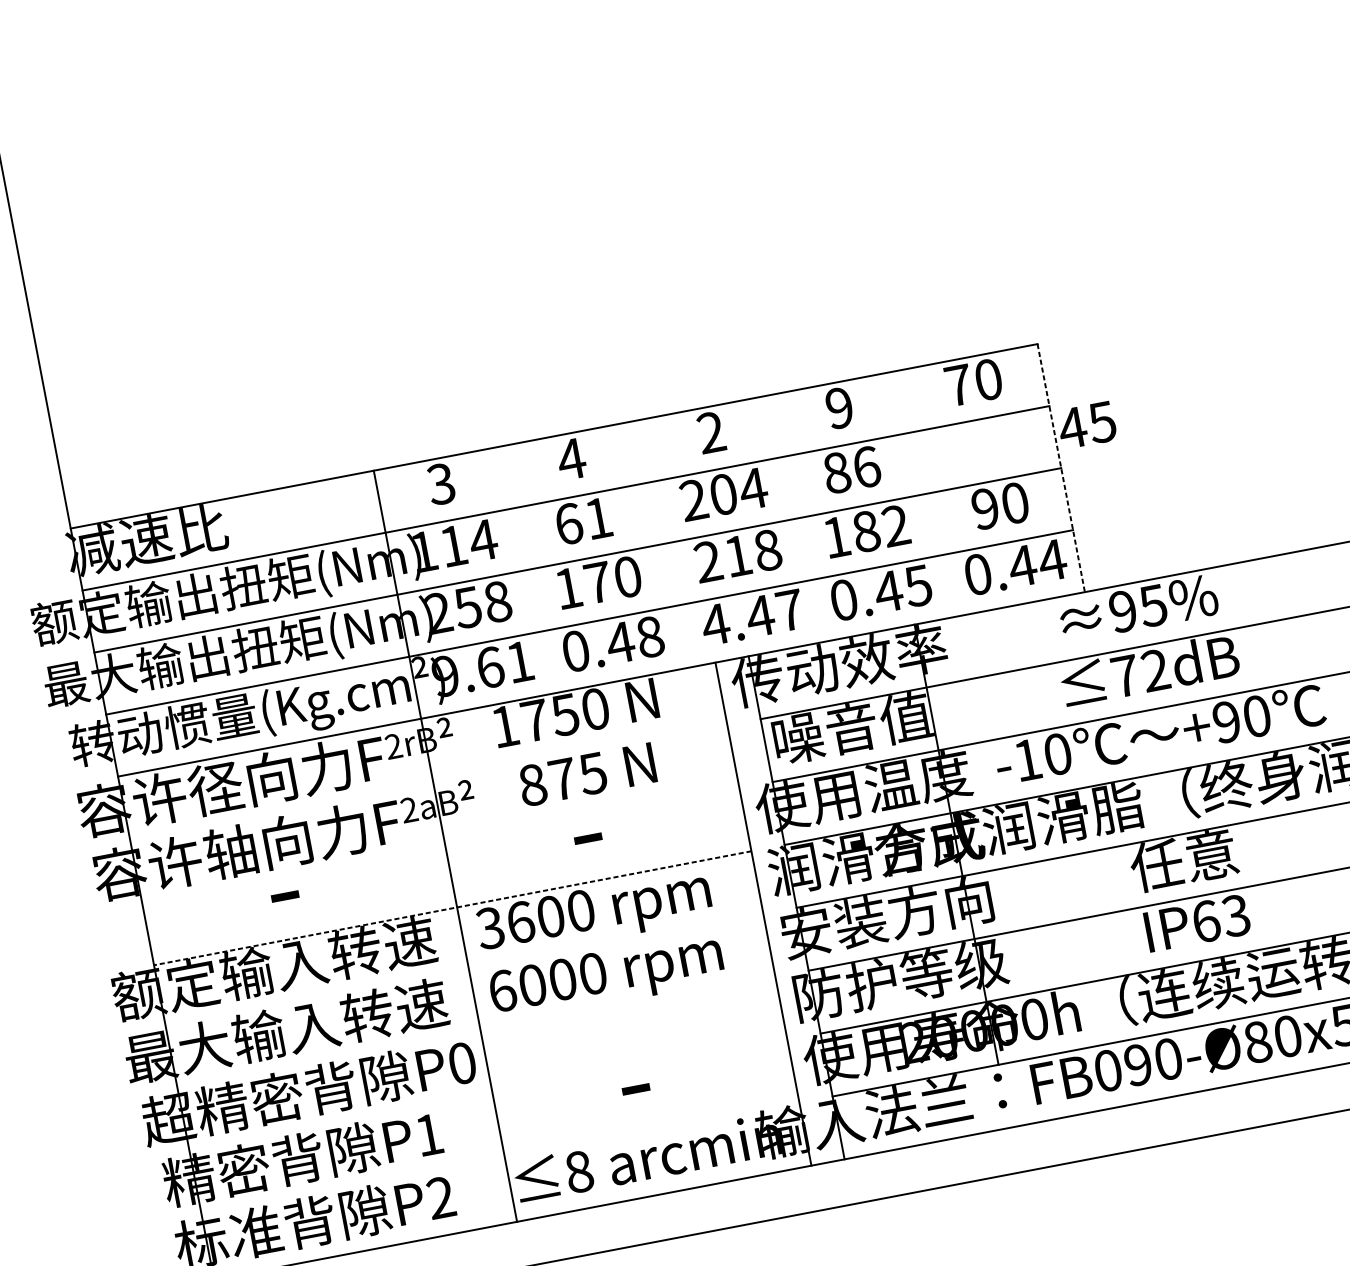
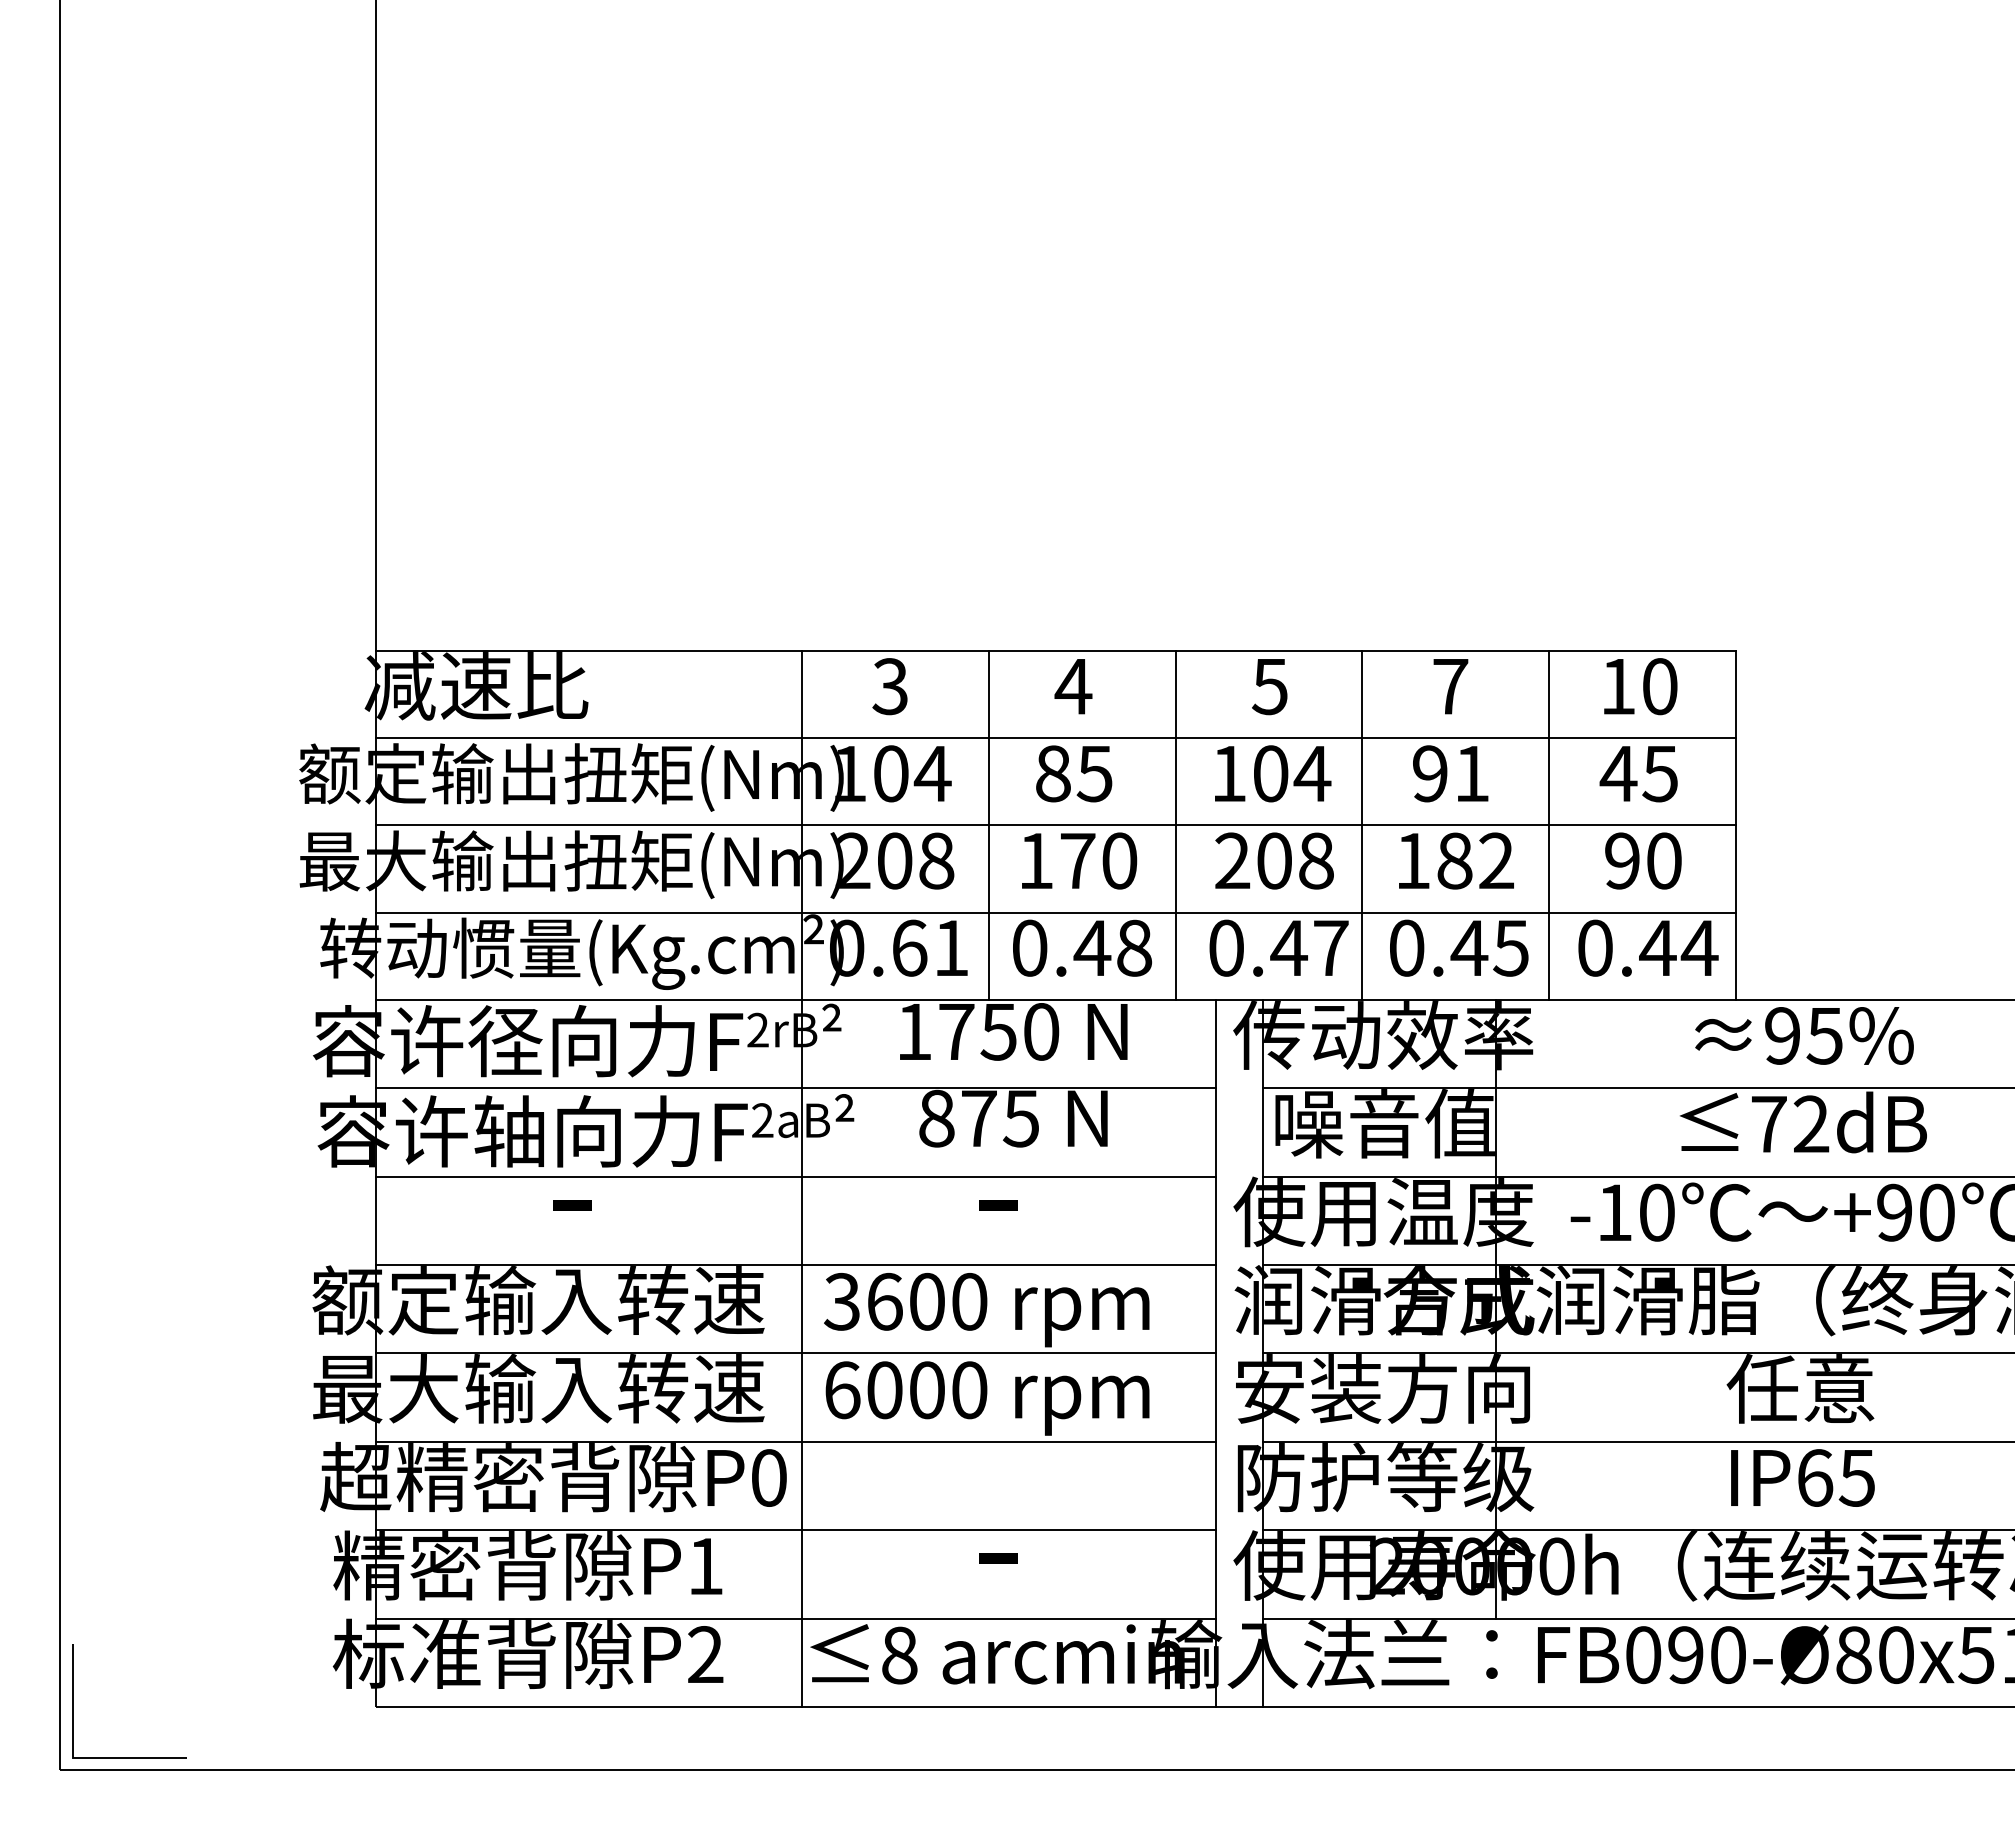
text: (959, 385) -> (1618, 686), 70 -> 10
text: (839, 408) -> (1450, 686), 9 -> 7
text: (1086, 425) -> (1638, 774), moved
text: (710, 432) -> (1269, 686), 2 -> 5
line: (1061, 468) -> (1735, 825), dashed -> solid
text: (852, 469) -> (1451, 773), 86 -> 91
line: (928, 492) -> (1549, 824), added
text: (693, 500) -> (1228, 773), 204 -> 104
line: (795, 518) -> (1362, 824), added
text: (583, 520) -> (1074, 773), 61 -> 85
line: (662, 543) -> (1175, 824), added
text: (453, 545) -> (891, 773), 114 -> 104
text: (738, 555) -> (1274, 860), 218 -> 208
line: (530, 568) -> (989, 824), added
text: (467, 607) -> (894, 860), 258 -> 208
text: (715, 624) -> (1226, 947), 4.47 -> 0.47
text: (445, 675) -> (846, 947), 9.61 -> 0.61
line: (428, 782) -> (796, 1088), added
line: (440, 845) -> (796, 1176), added
line: (452, 908) -> (795, 1265), dashed -> solid
text: (1235, 915) -> (1856, 1477), IP63 -> IP65
line: (464, 971) -> (796, 1353), added
line: (476, 1033) -> (796, 1441), added
line: (488, 1097) -> (796, 1530), added
line: (500, 1159) -> (796, 1618), added

